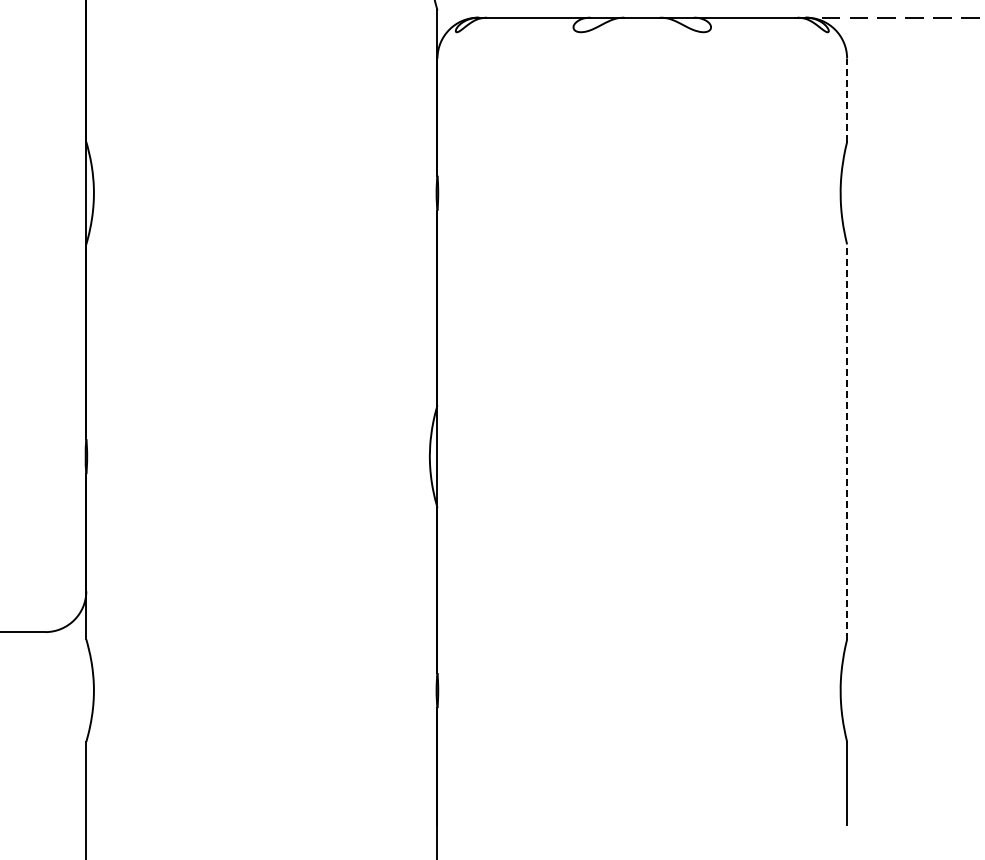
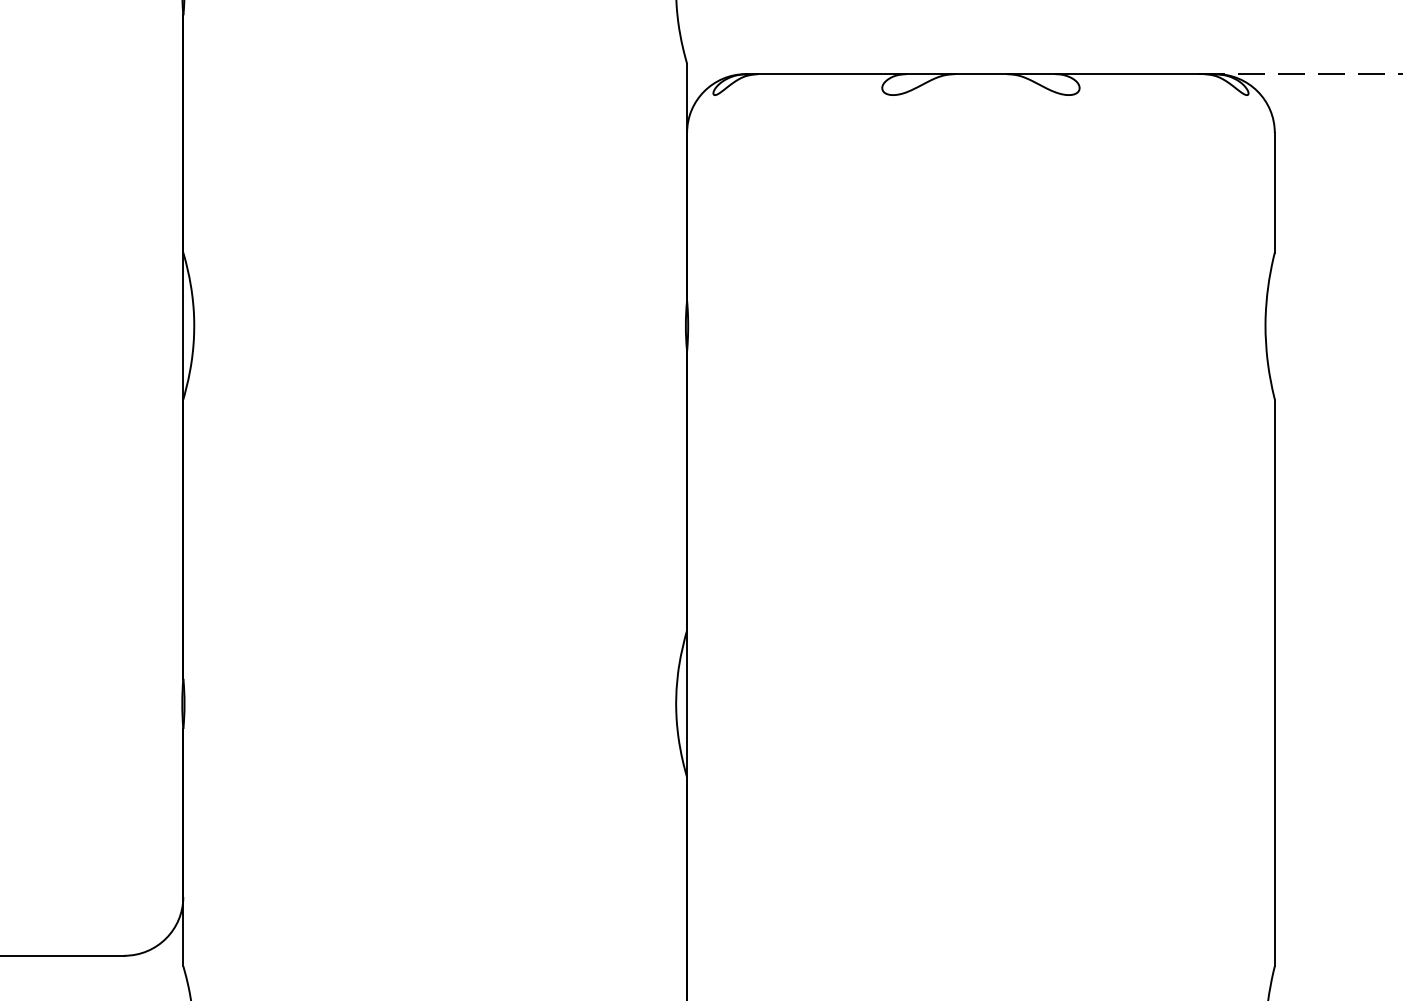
line: (847, 100) -> (1275, 193), dashed -> solid
line: (847, 441) -> (1275, 682), dashed -> solid

